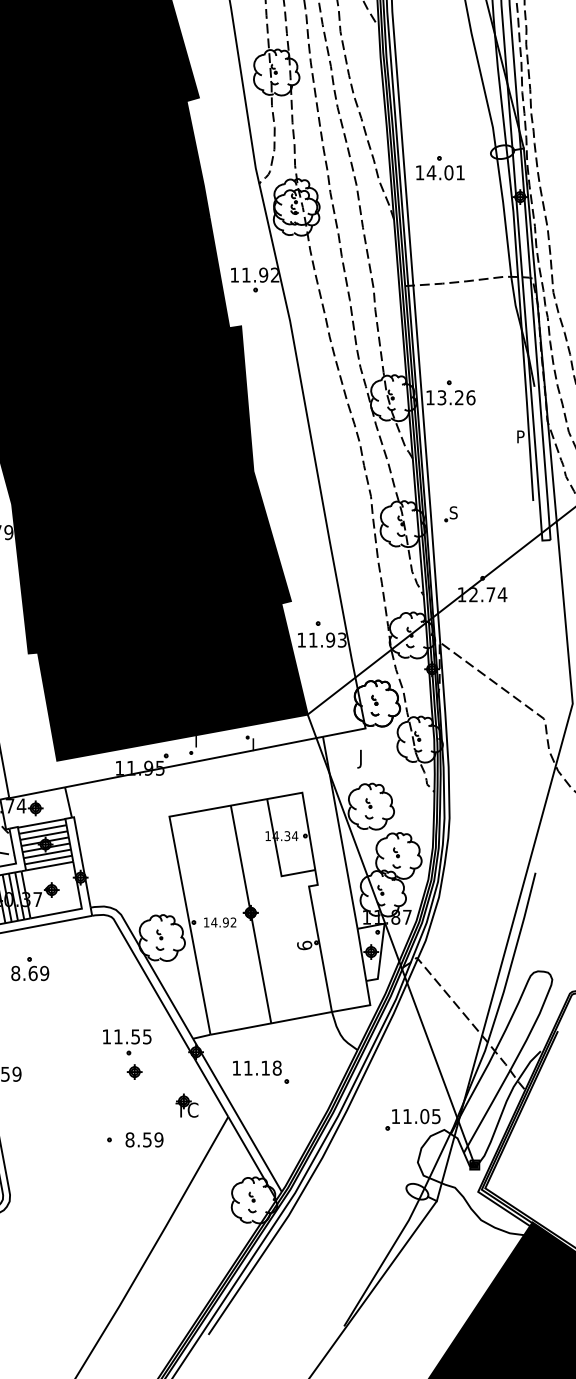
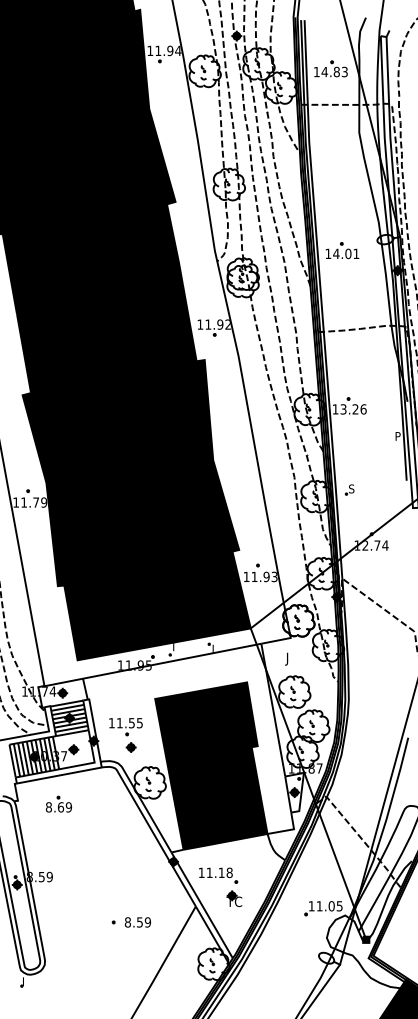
fill: (250, 912) -> (211, 765), added
part: (126, 1054) -> (125, 735), moved
part: (187, 1105) -> (234, 898), moved

